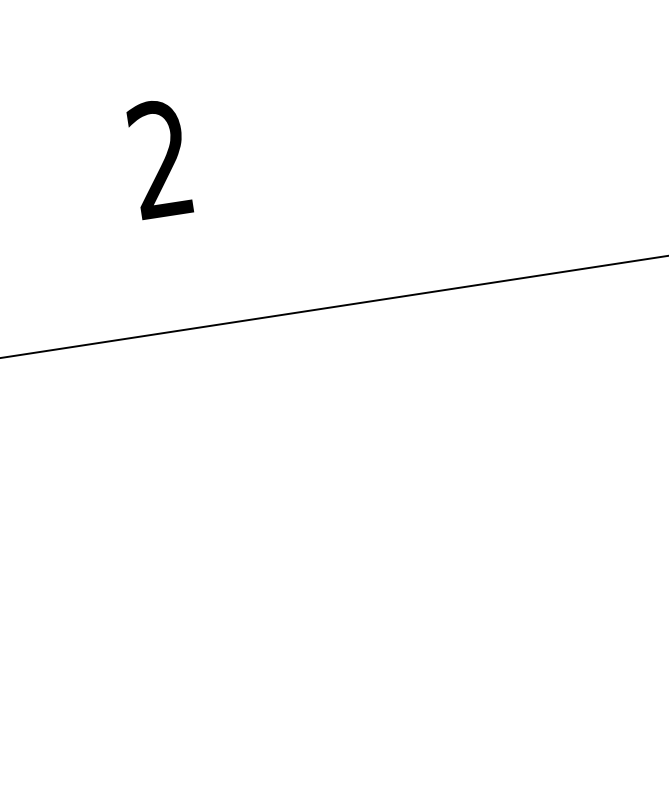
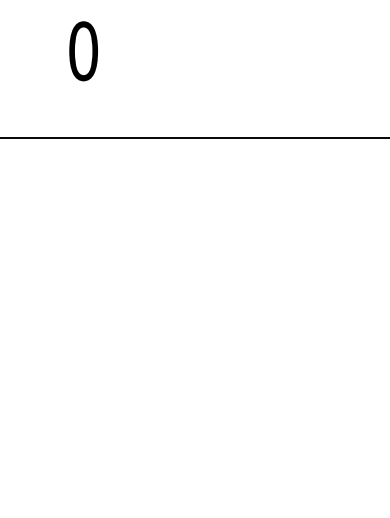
text: (160, 159) -> (83, 51), 2 -> 0

